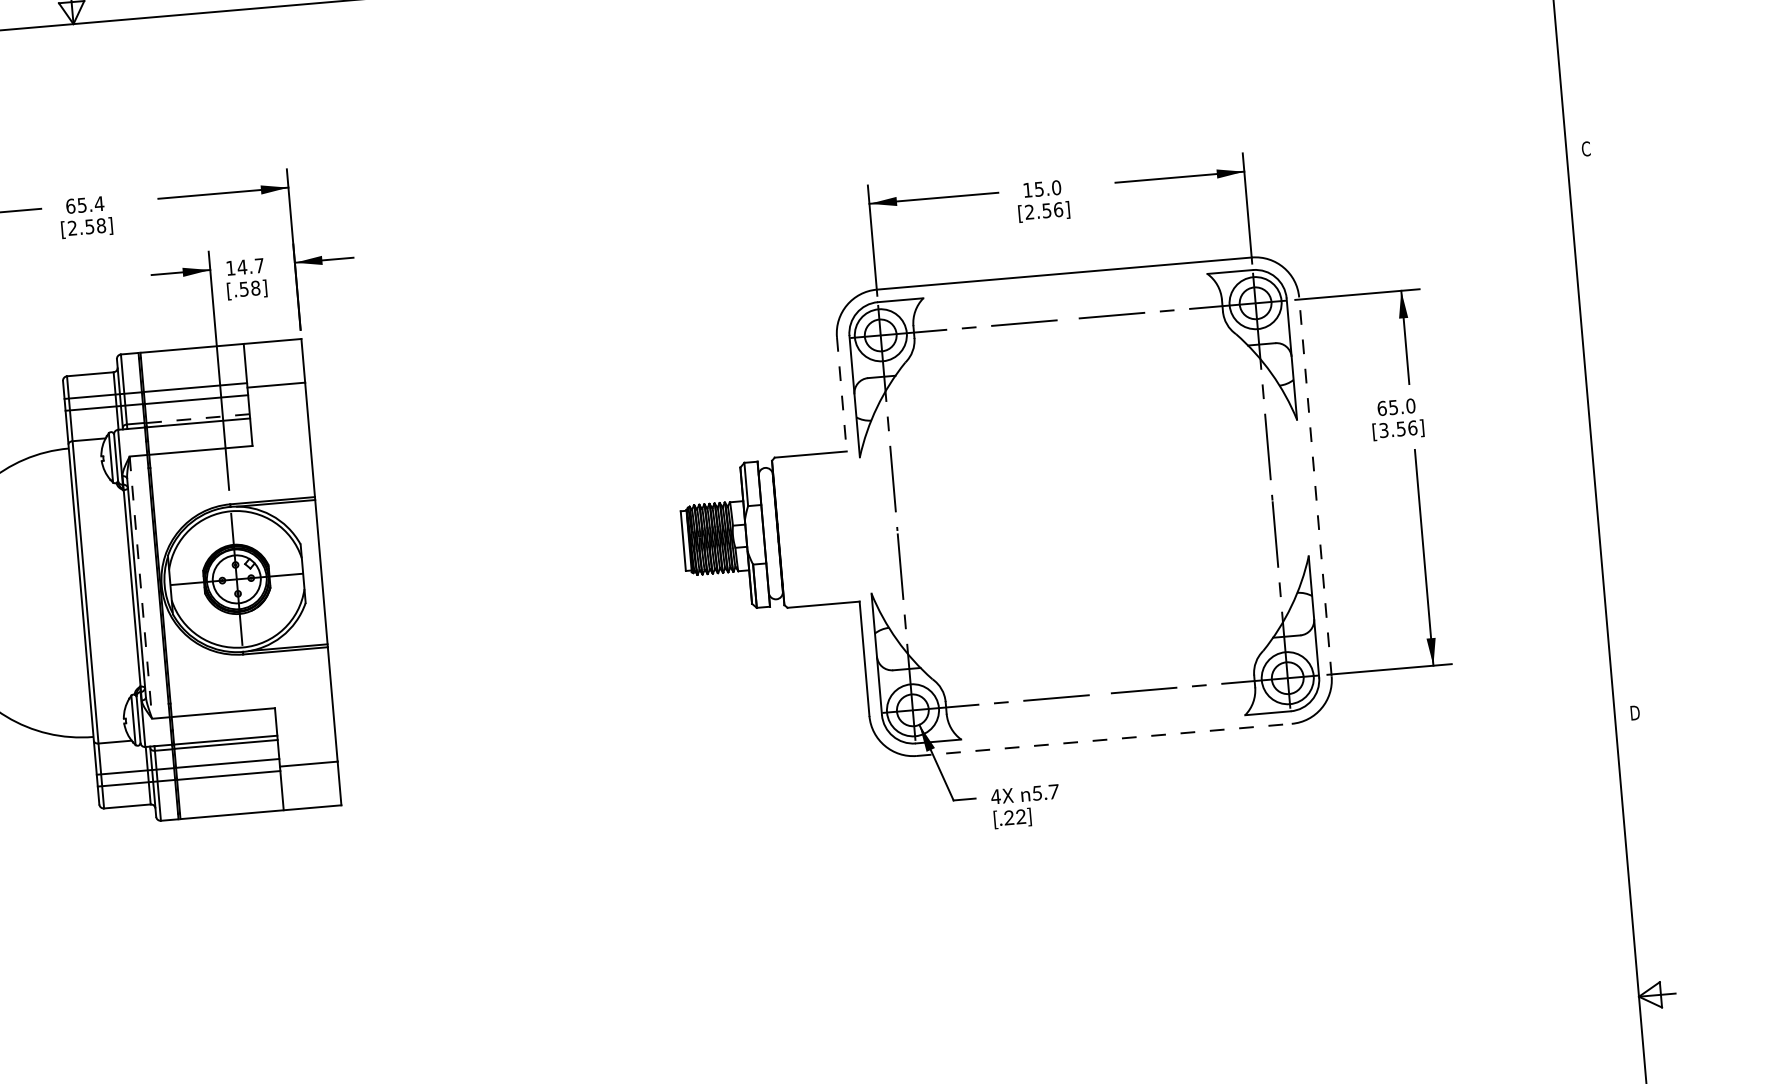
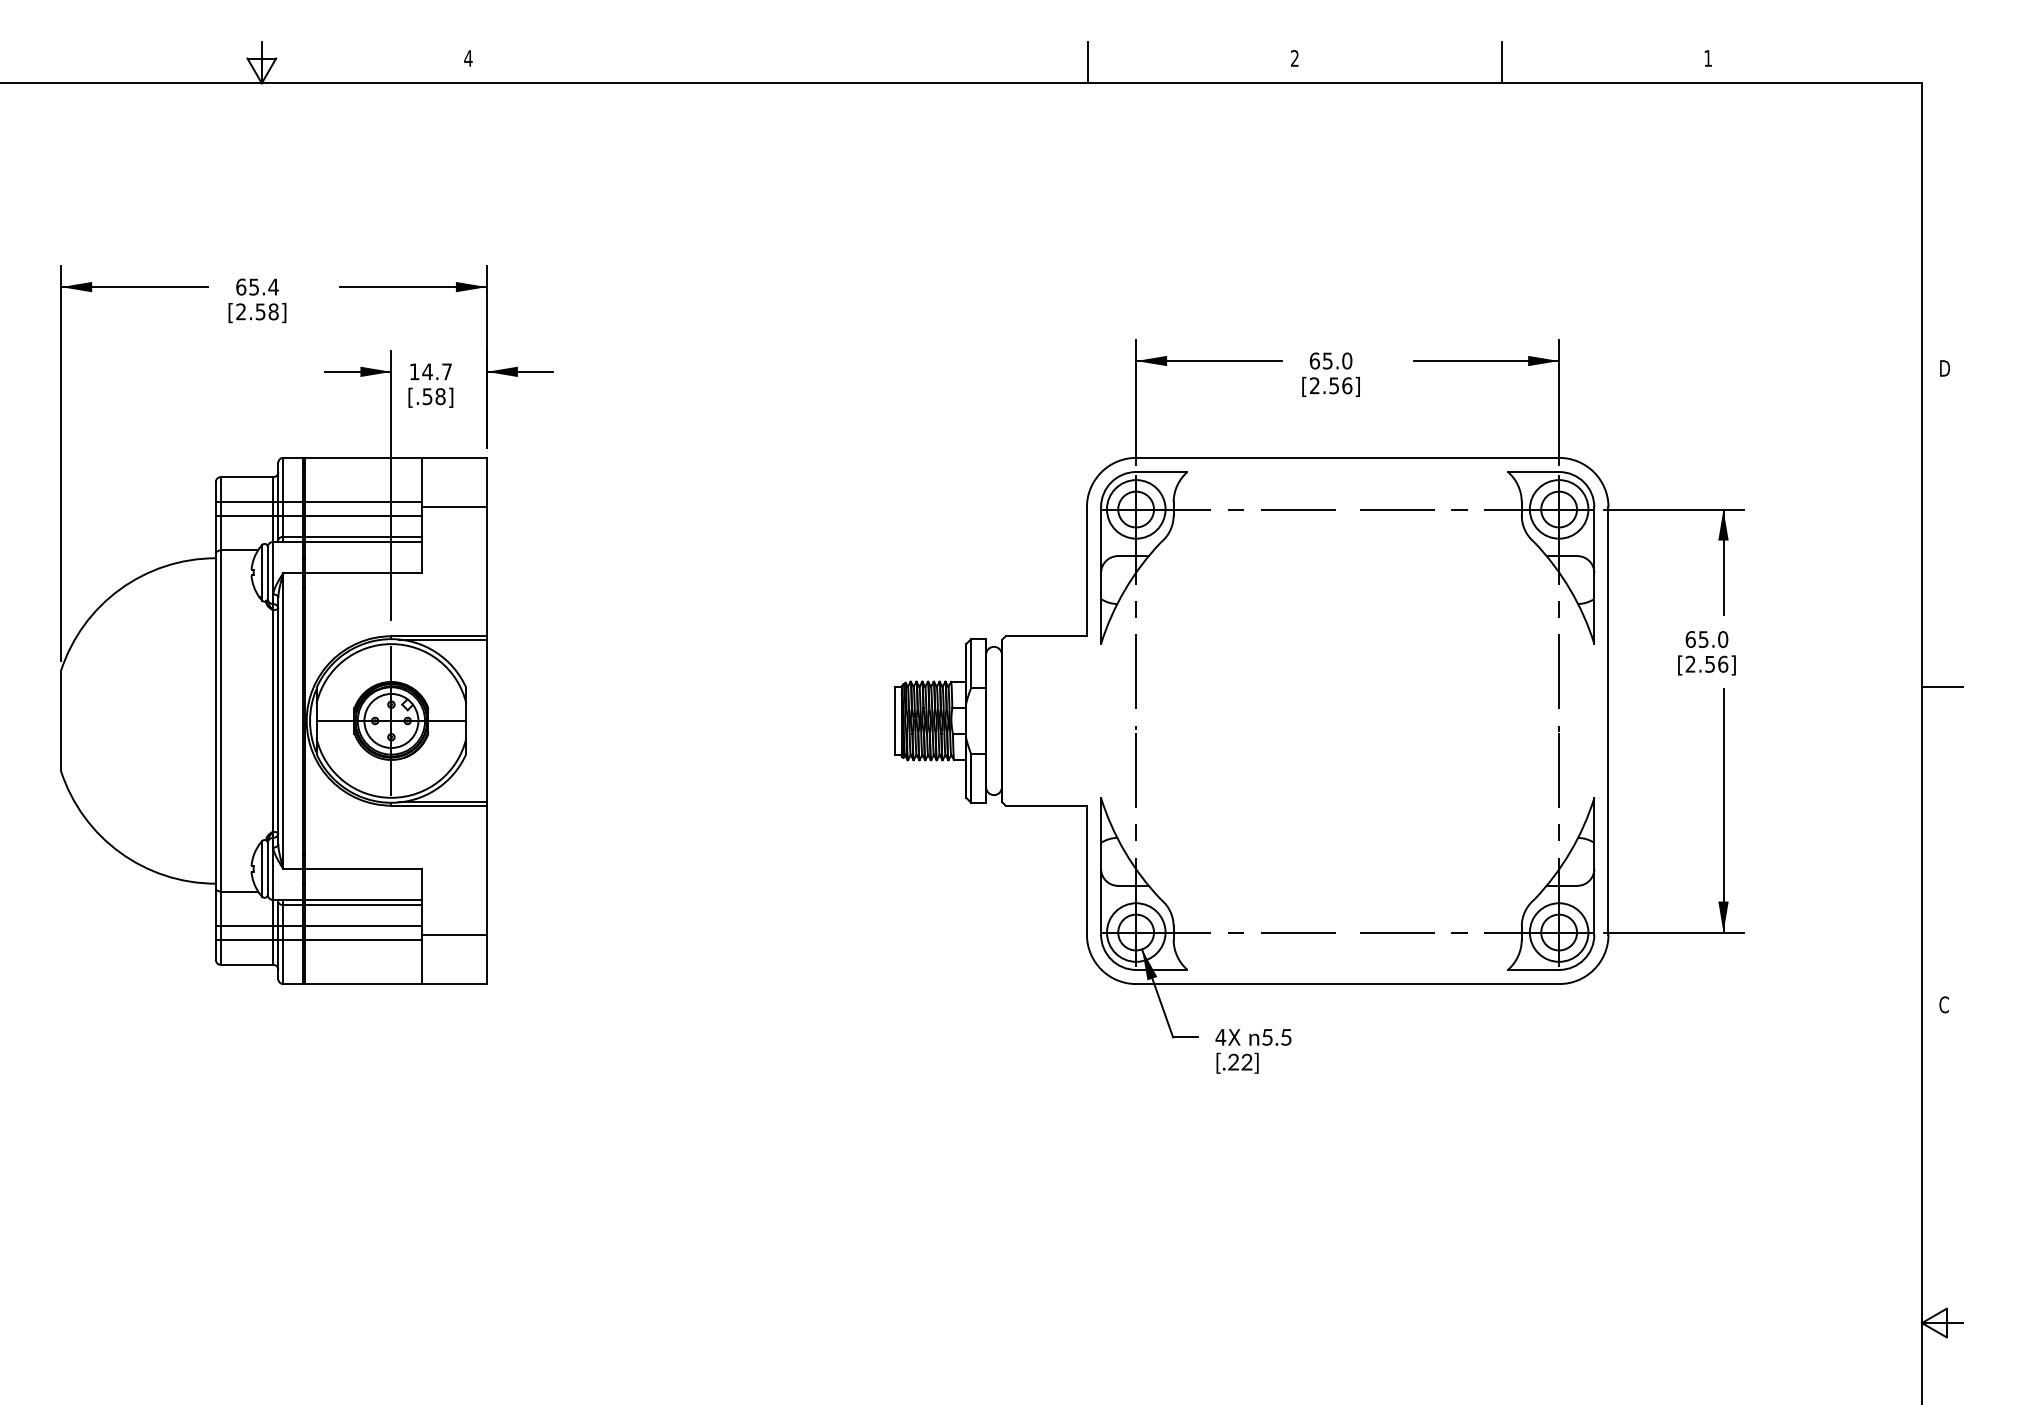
text: (1586, 149) -> (1944, 368), C -> D
text: (1027, 189) -> (1314, 360), 15.0 -> 65.0
line: (841, 394) -> (1086, 571), dashed -> solid
line: (198, 418) -> (363, 537), dashed -> solid
text: (1383, 430) -> (1690, 664), [3.56] -> [2.56]
line: (1608, 431) -> (1942, 686), added
line: (1315, 486) -> (1608, 720), dashed -> solid
line: (141, 587) -> (283, 720), dashed -> solid
text: (1634, 712) -> (1944, 1004), D -> C
line: (1104, 740) -> (1347, 984), dashed -> solid
text: (1054, 791) -> (1286, 1037), 5.7 -> 5.5

